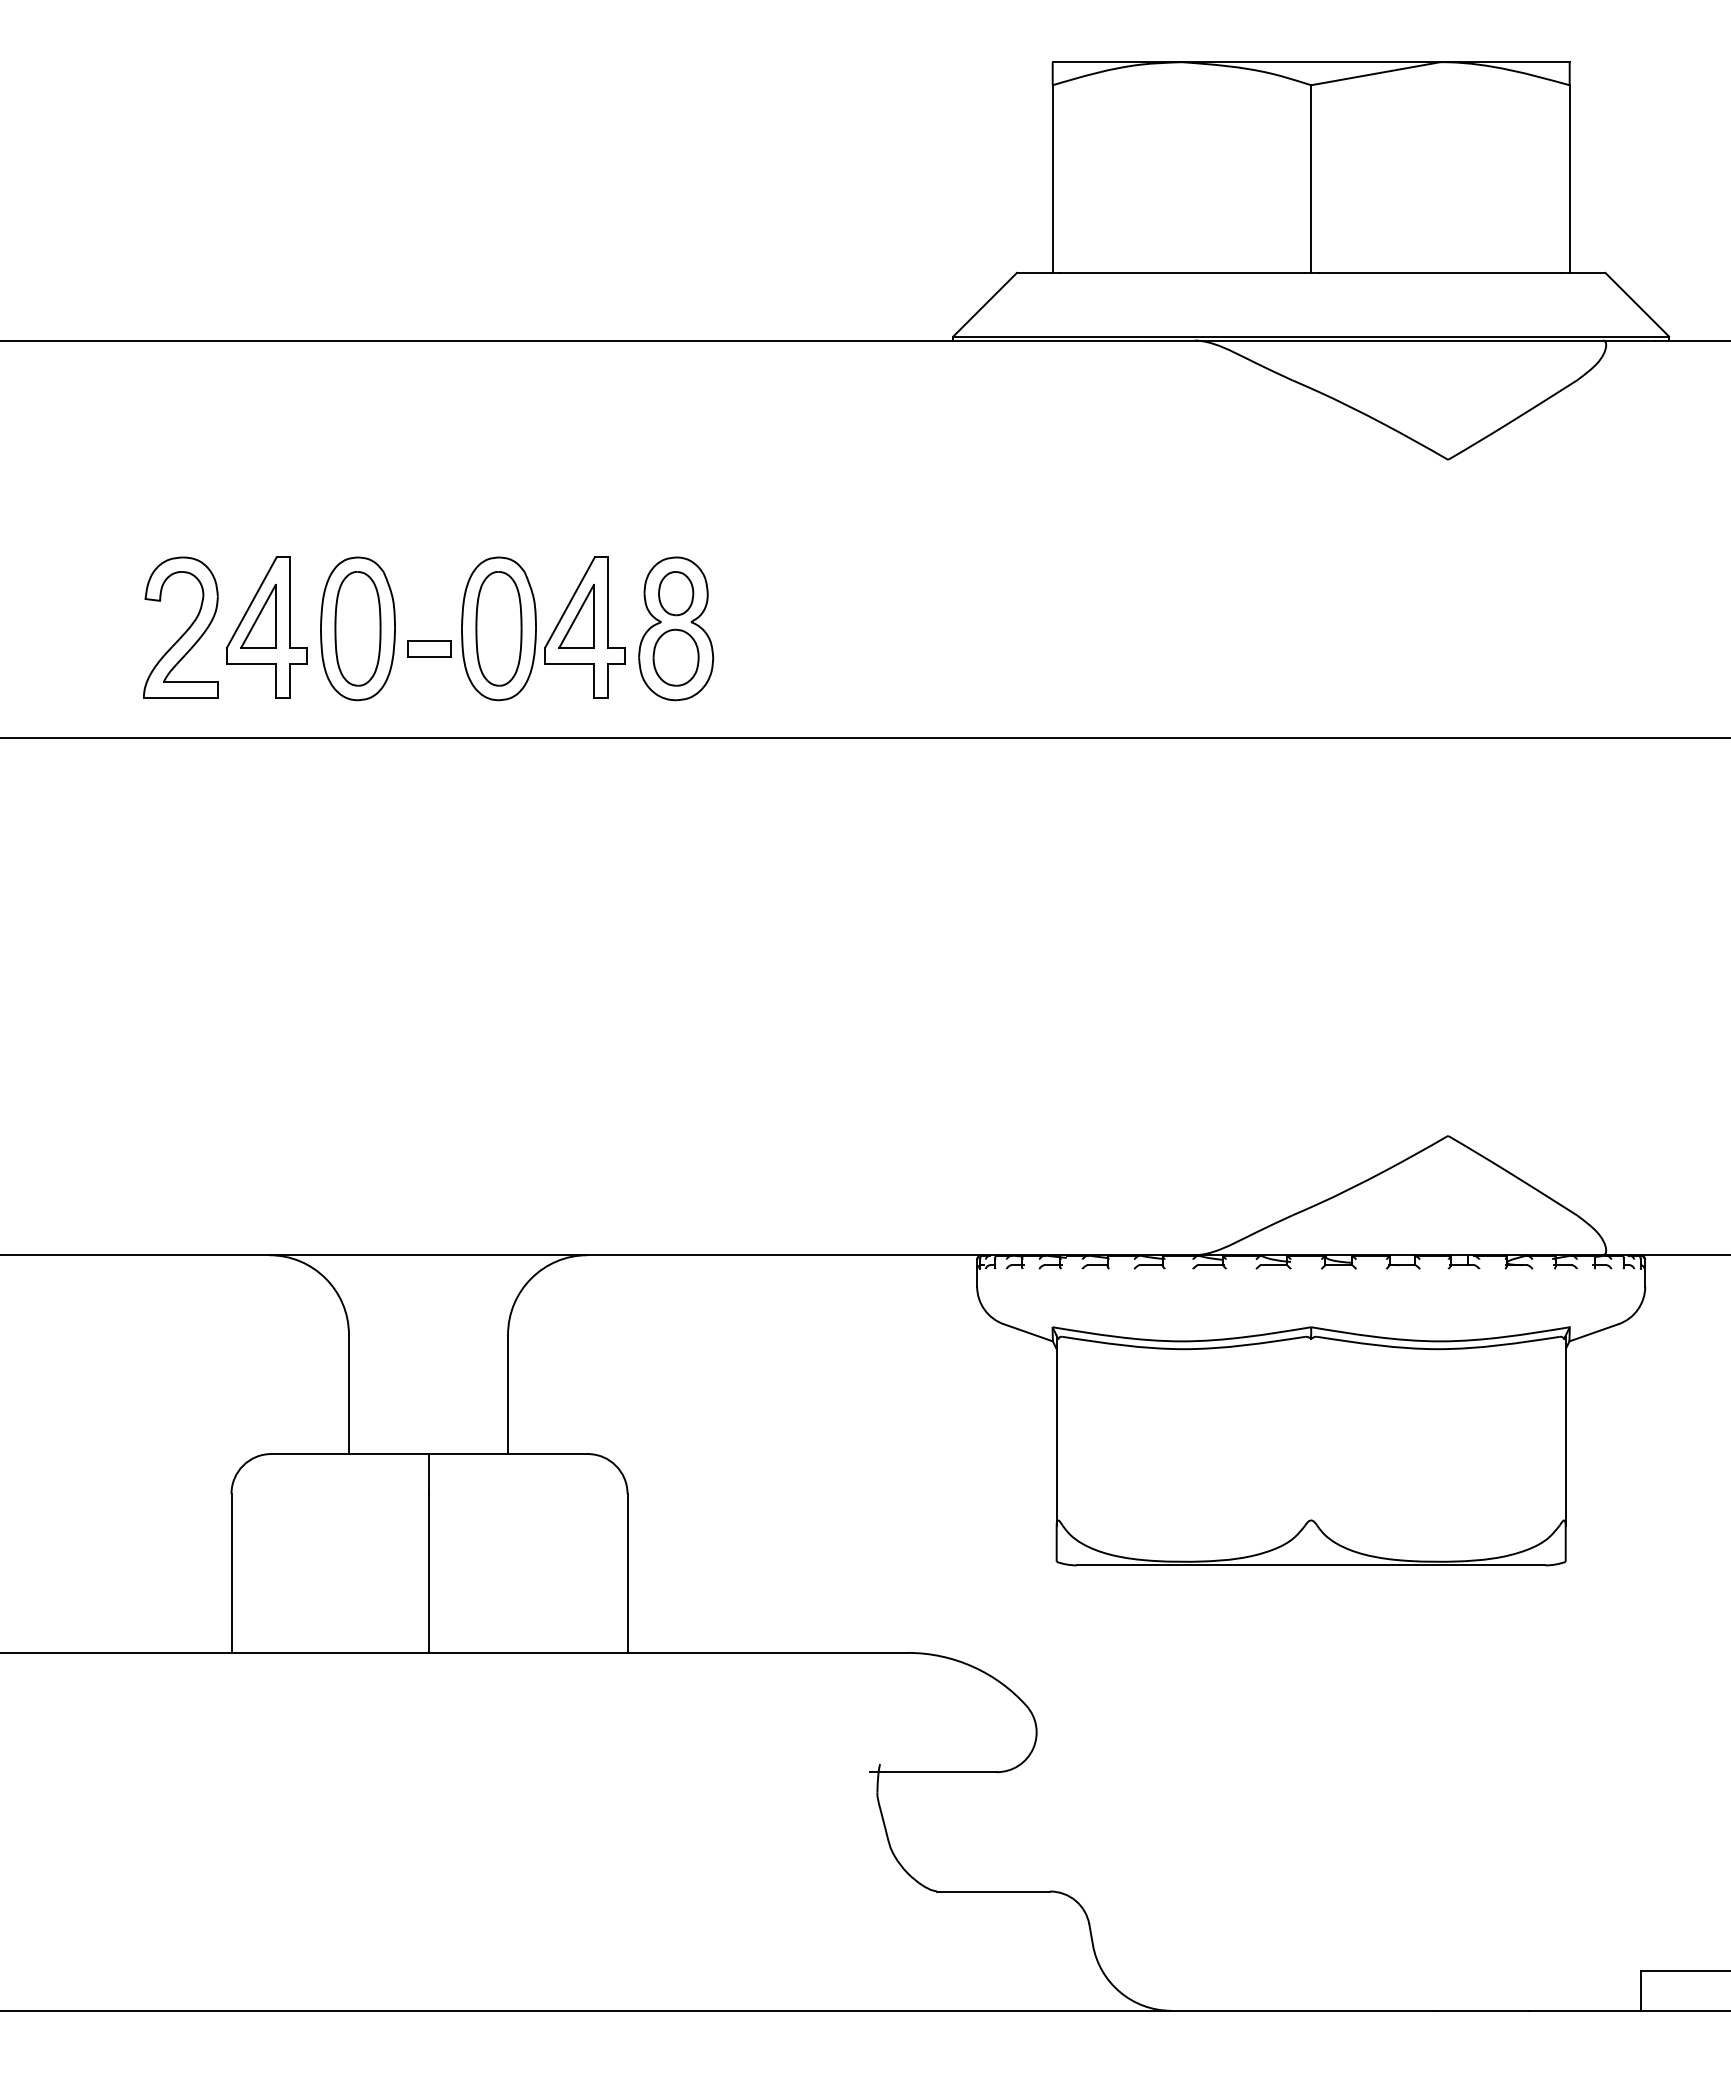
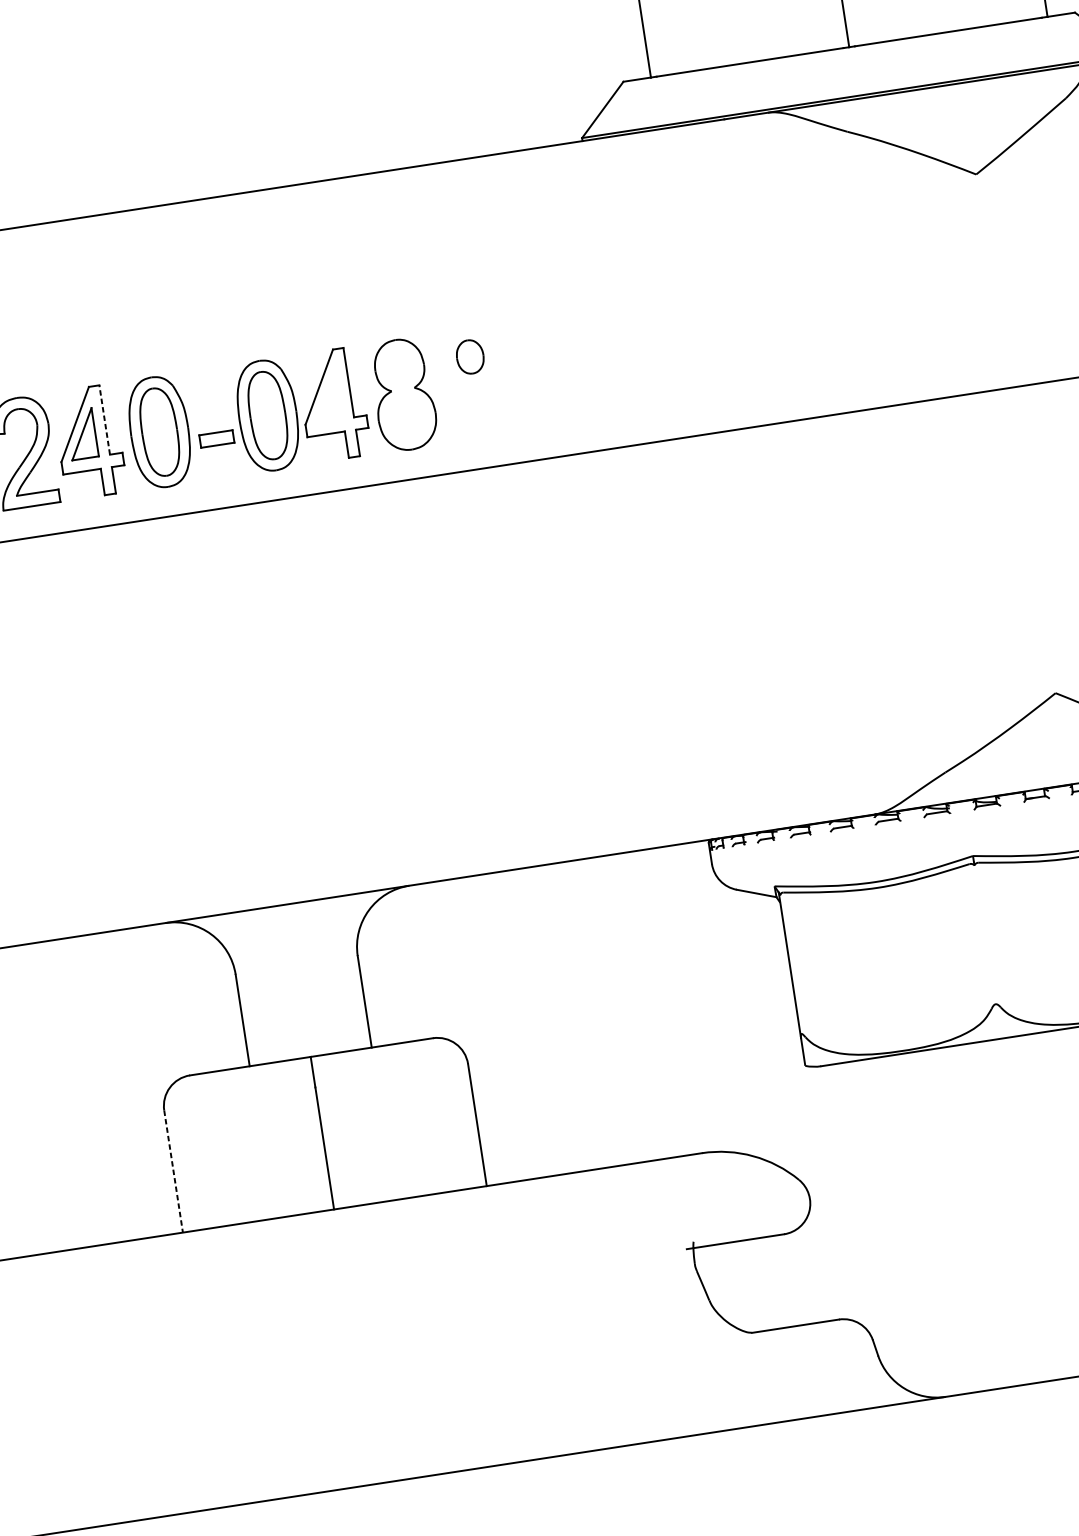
part: (676, 593) -> (470, 356), moved
line: (290, 602) -> (104, 419), solid -> dashed
part: (576, 615) -> (325, 396), removed
part: (675, 657) -> (406, 416), removed
line: (231, 1573) -> (173, 1171), solid -> dashed

